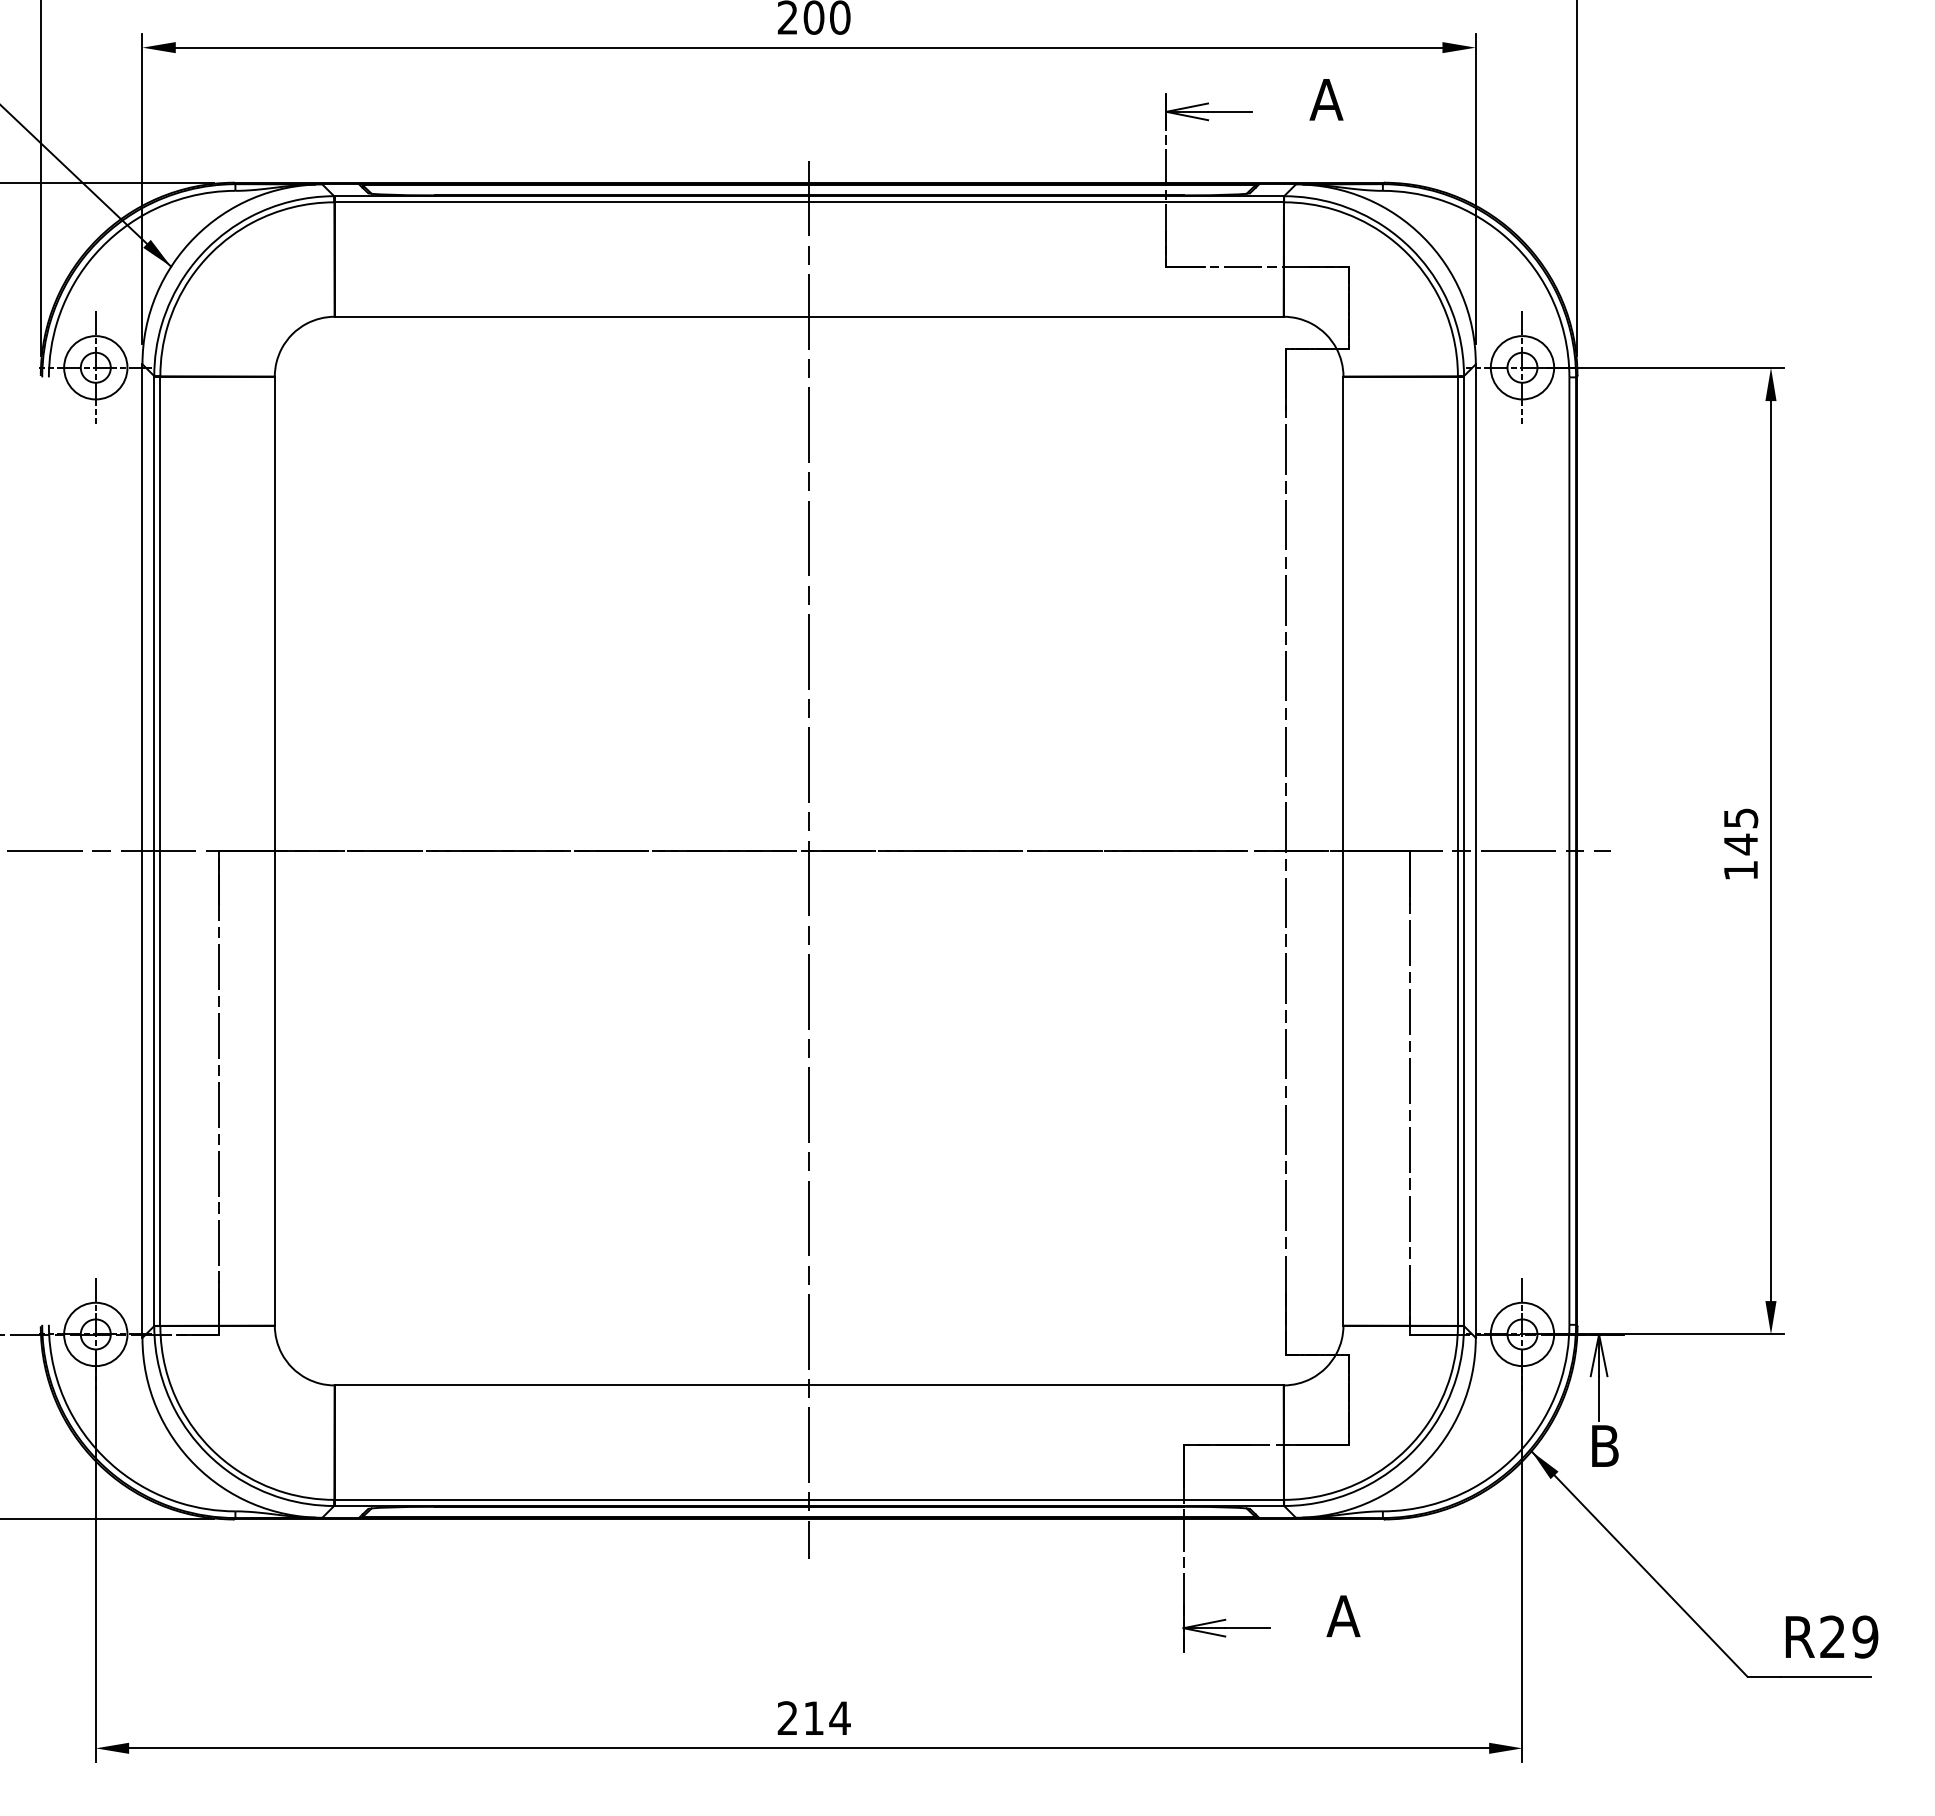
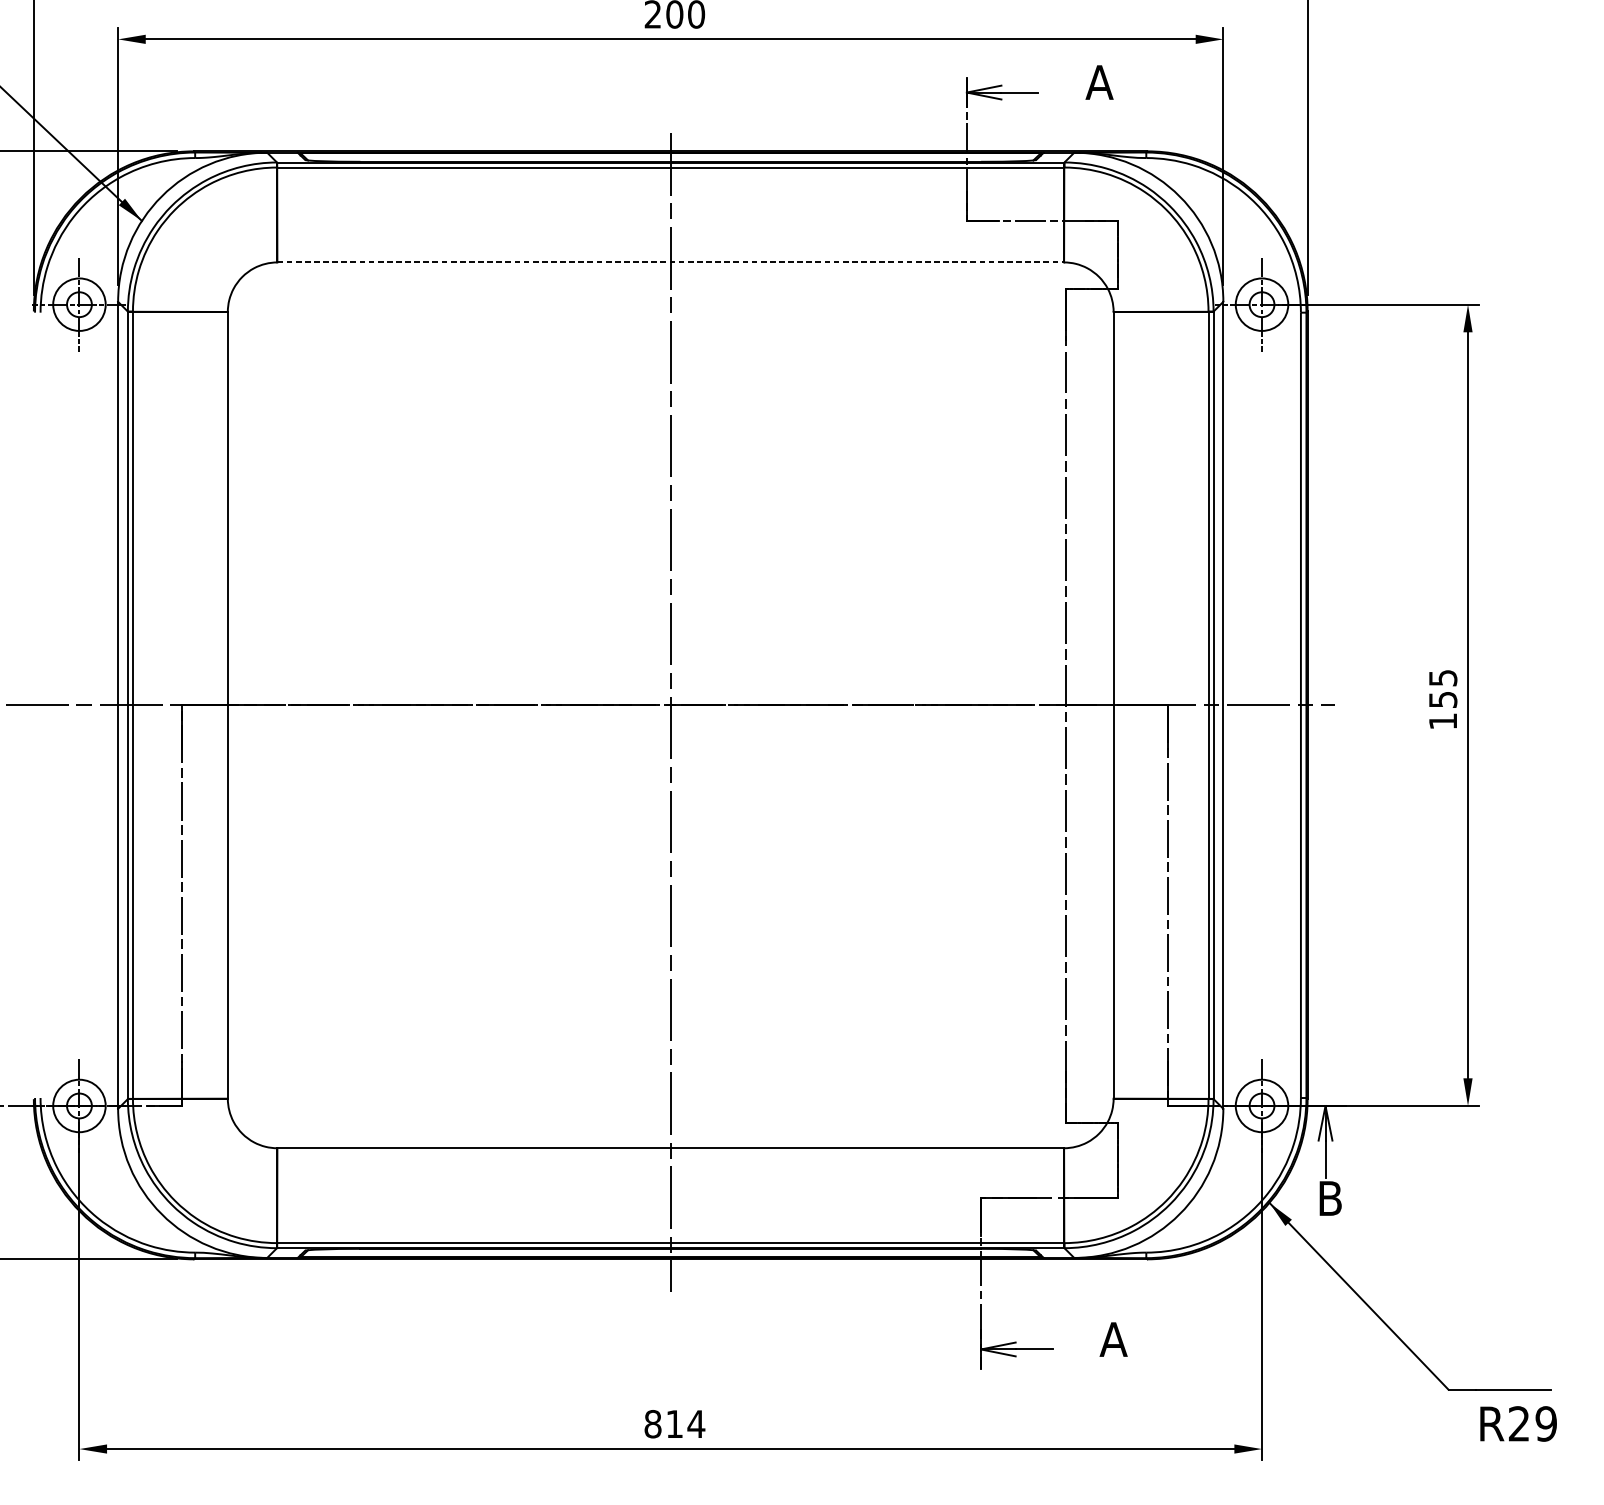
line: (809, 316) -> (671, 262), solid -> dashed
text: (1741, 844) -> (1443, 699), 145 -> 155
text: (1832, 1636) -> (1518, 1423), moved
text: (787, 1718) -> (652, 1424), 214 -> 814

